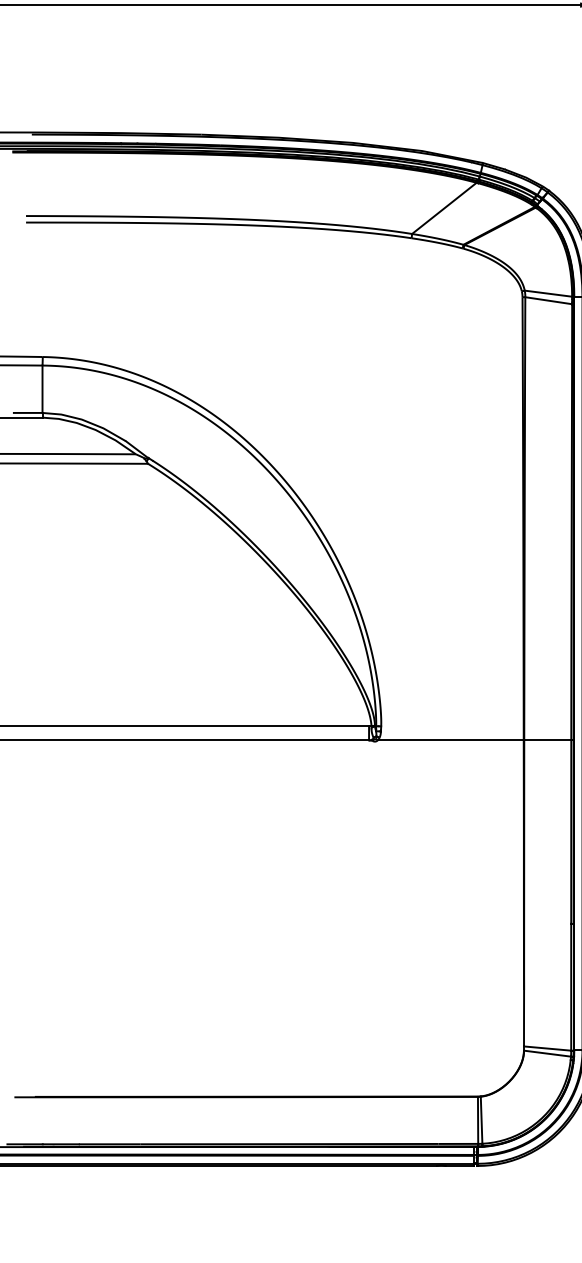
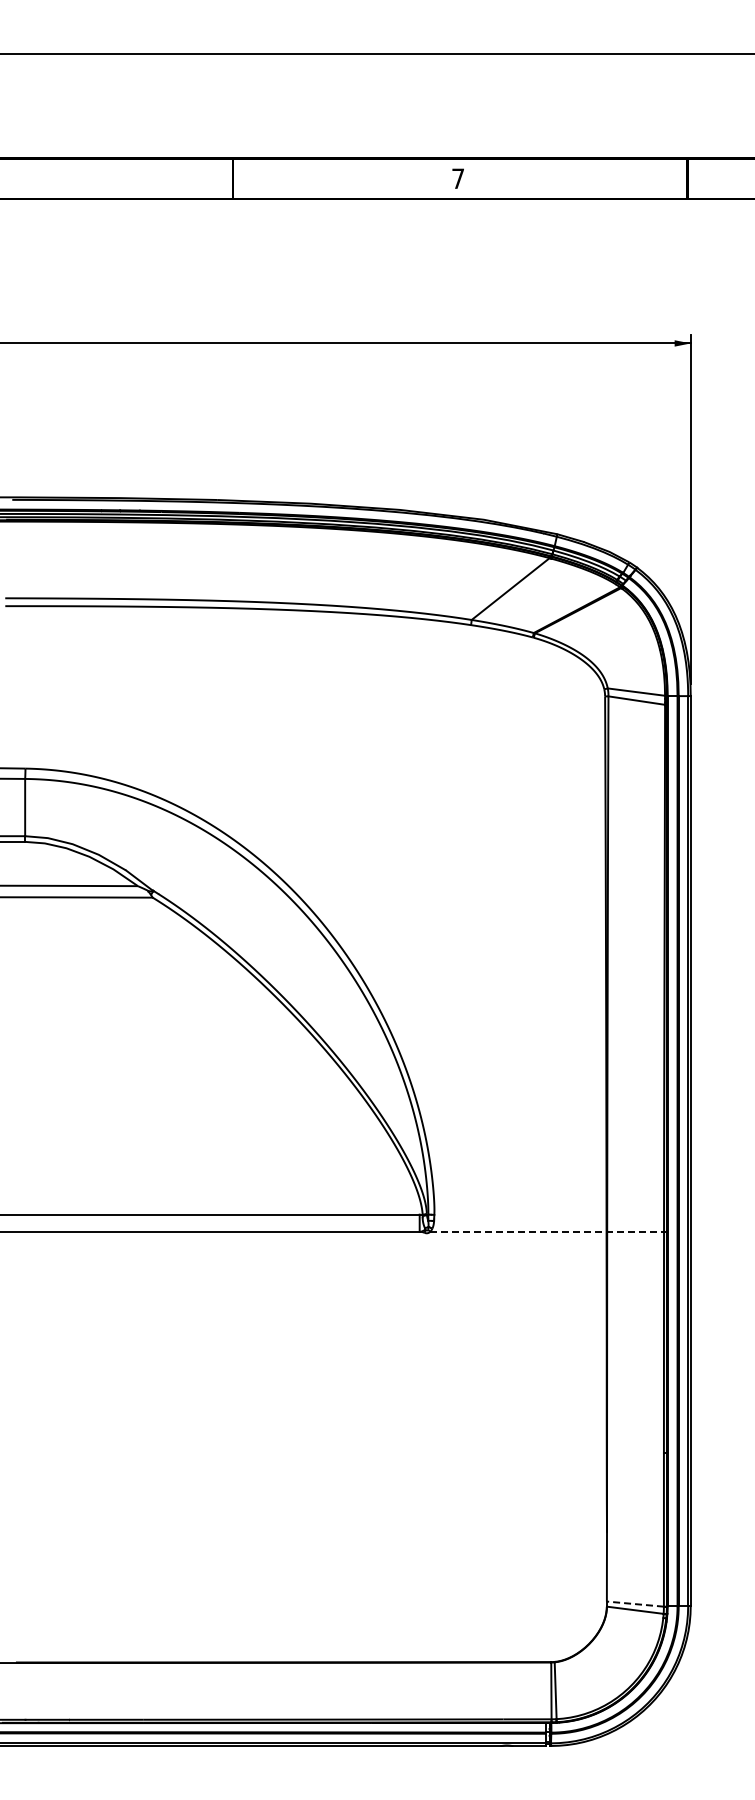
line: (475, 740) -> (548, 1231), solid -> dashed
line: (547, 1048) -> (635, 1604), solid -> dashed

